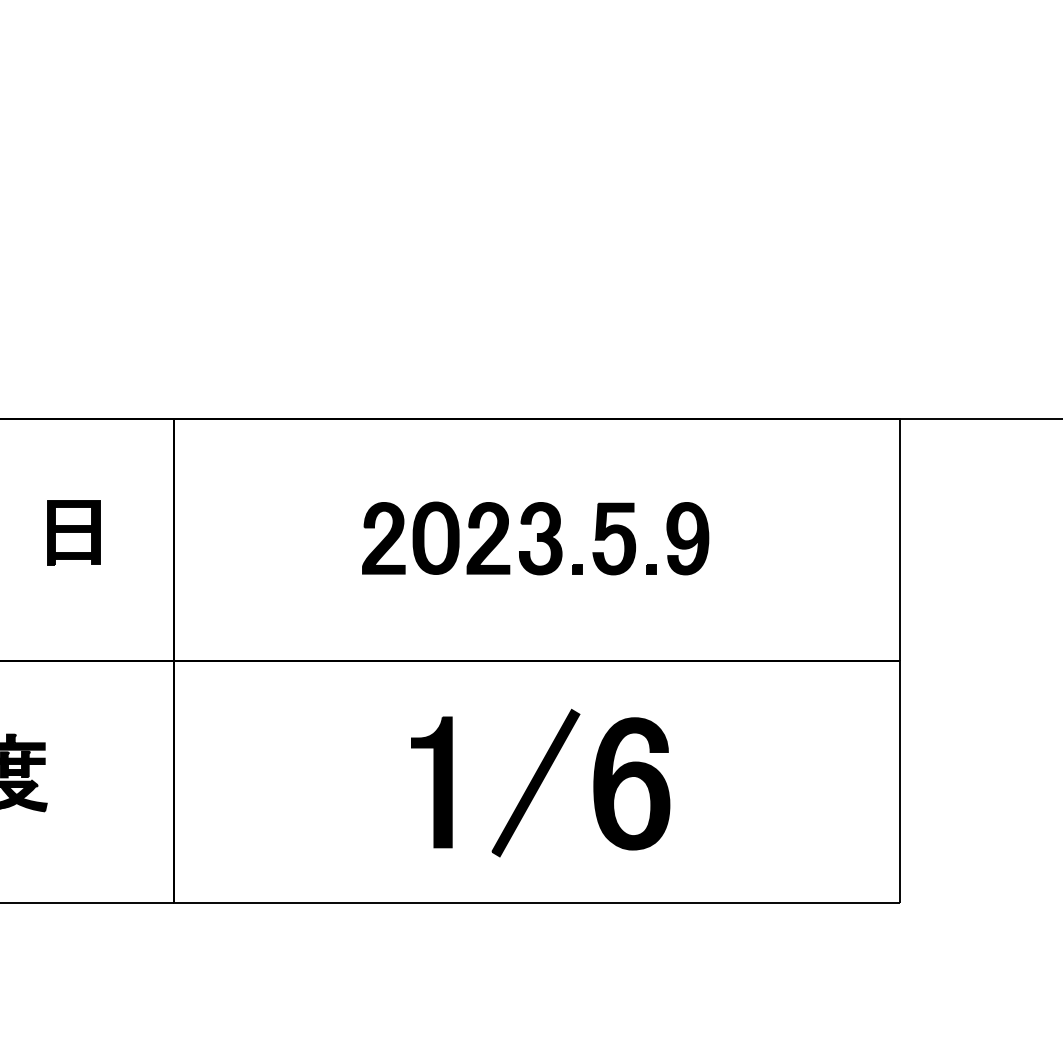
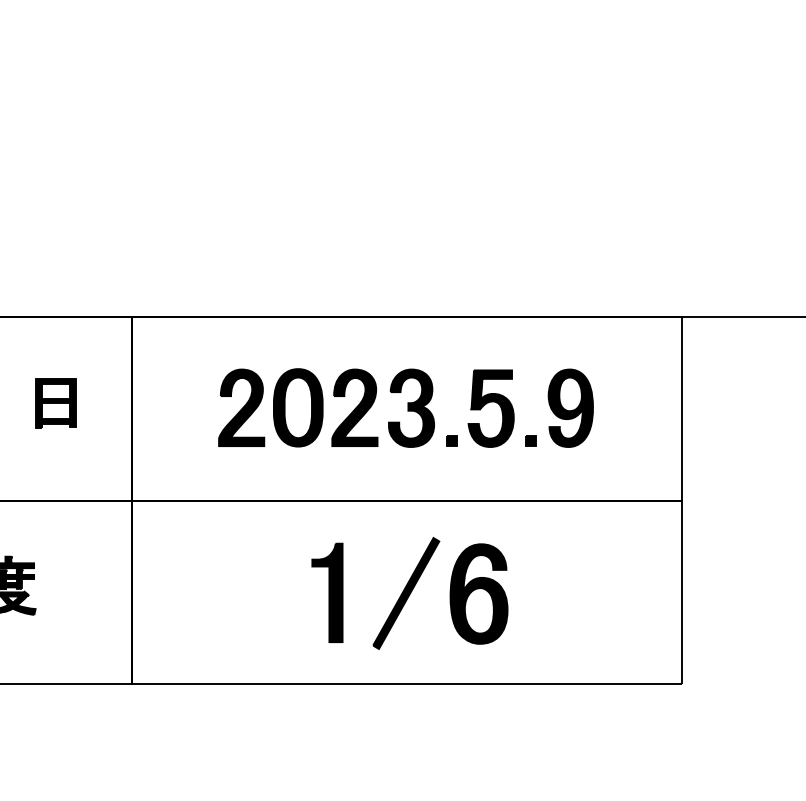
part: (535, 538) -> (406, 408), size x1.43

